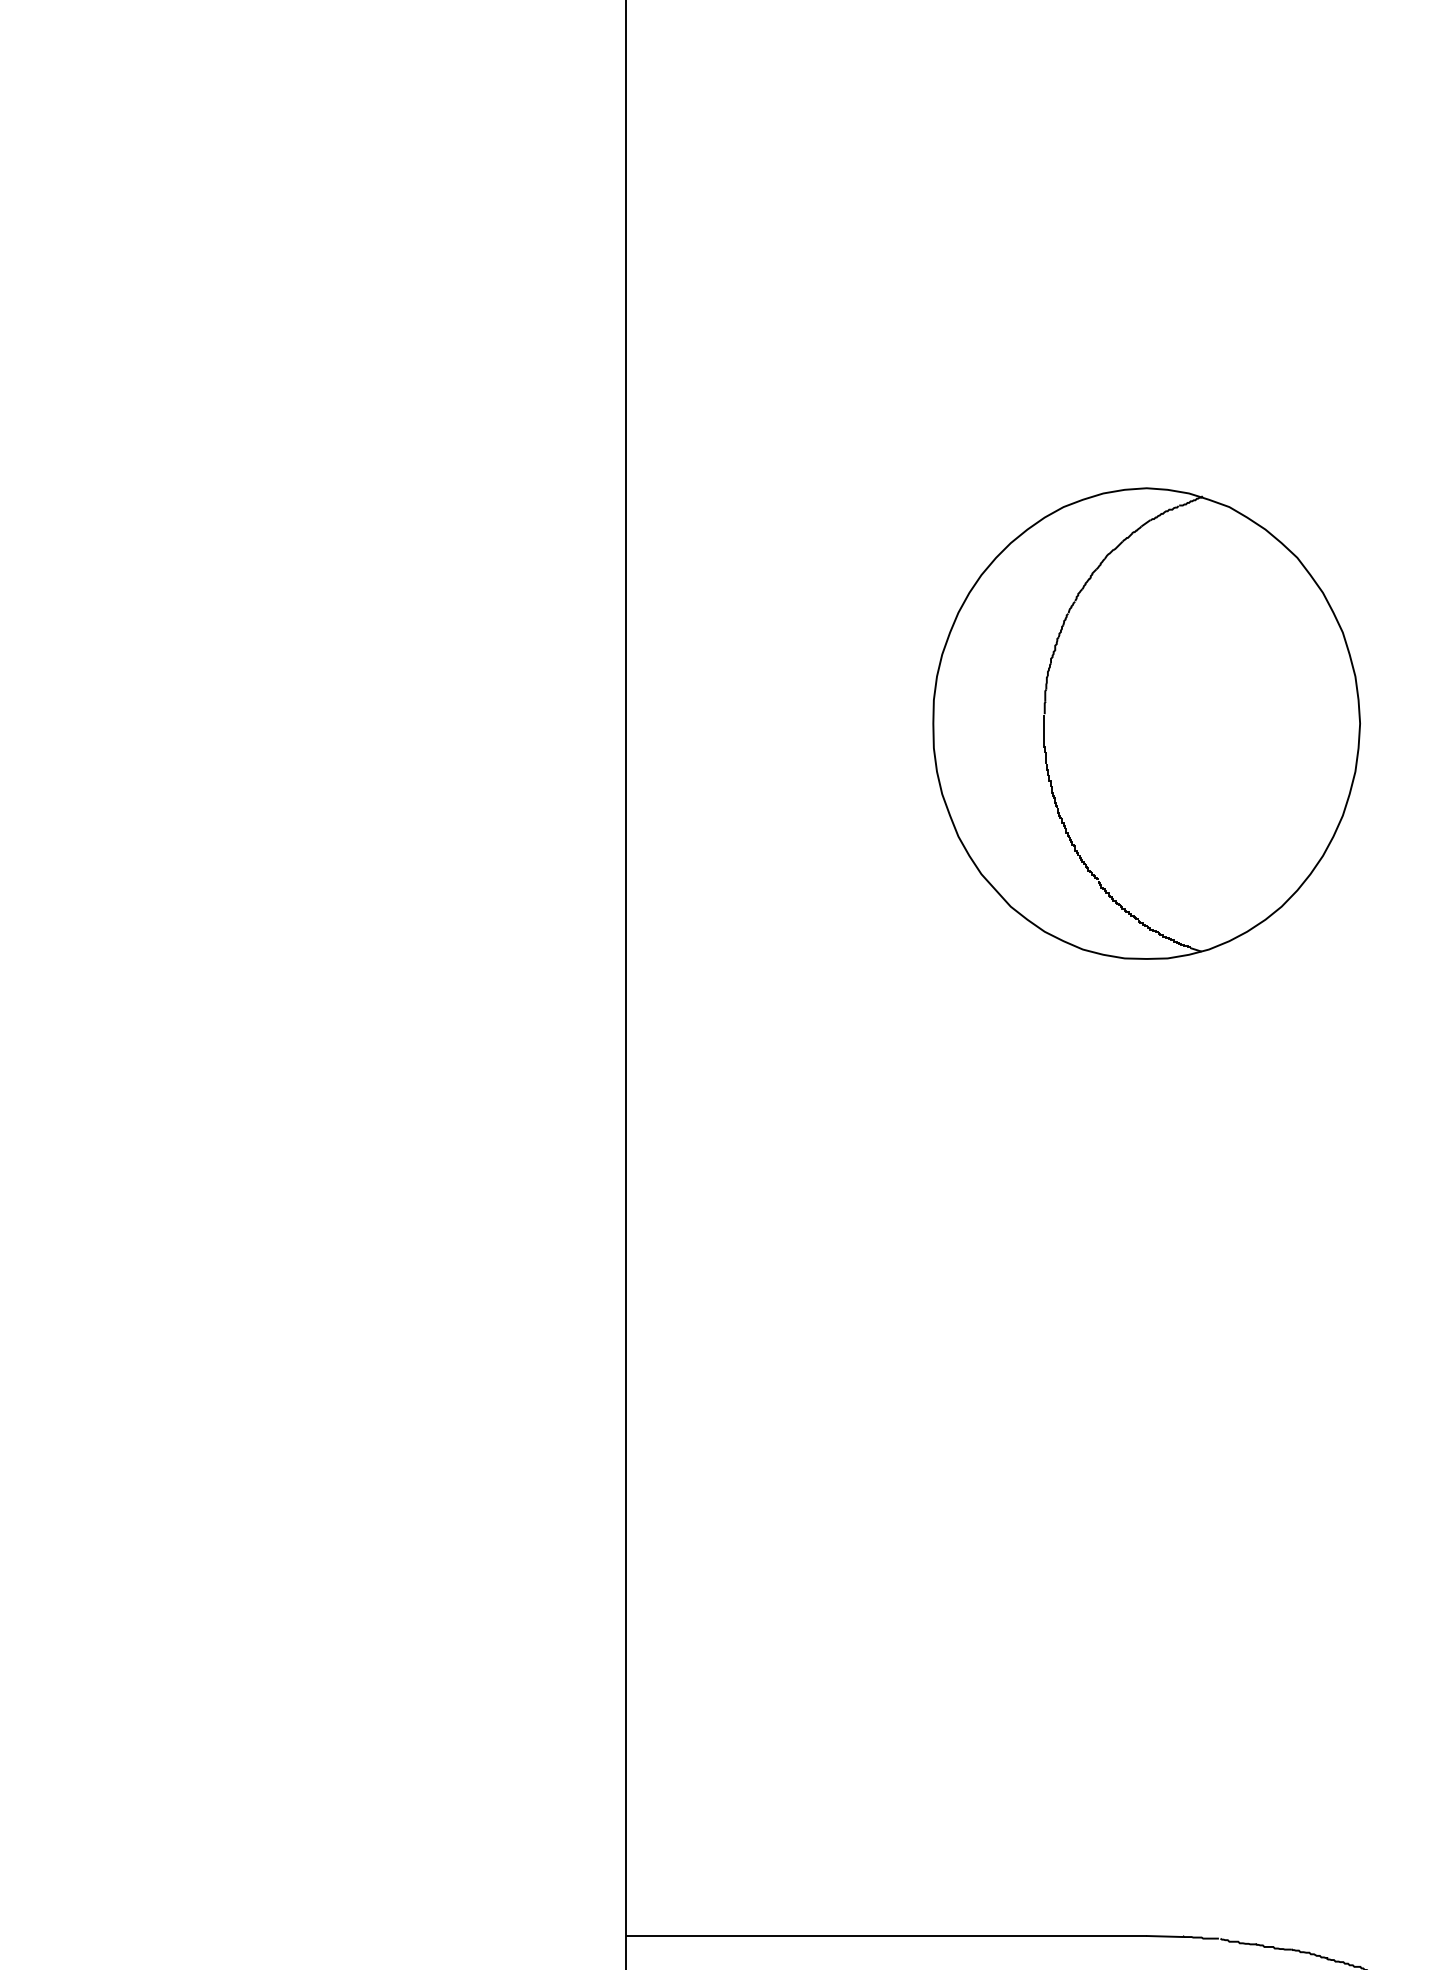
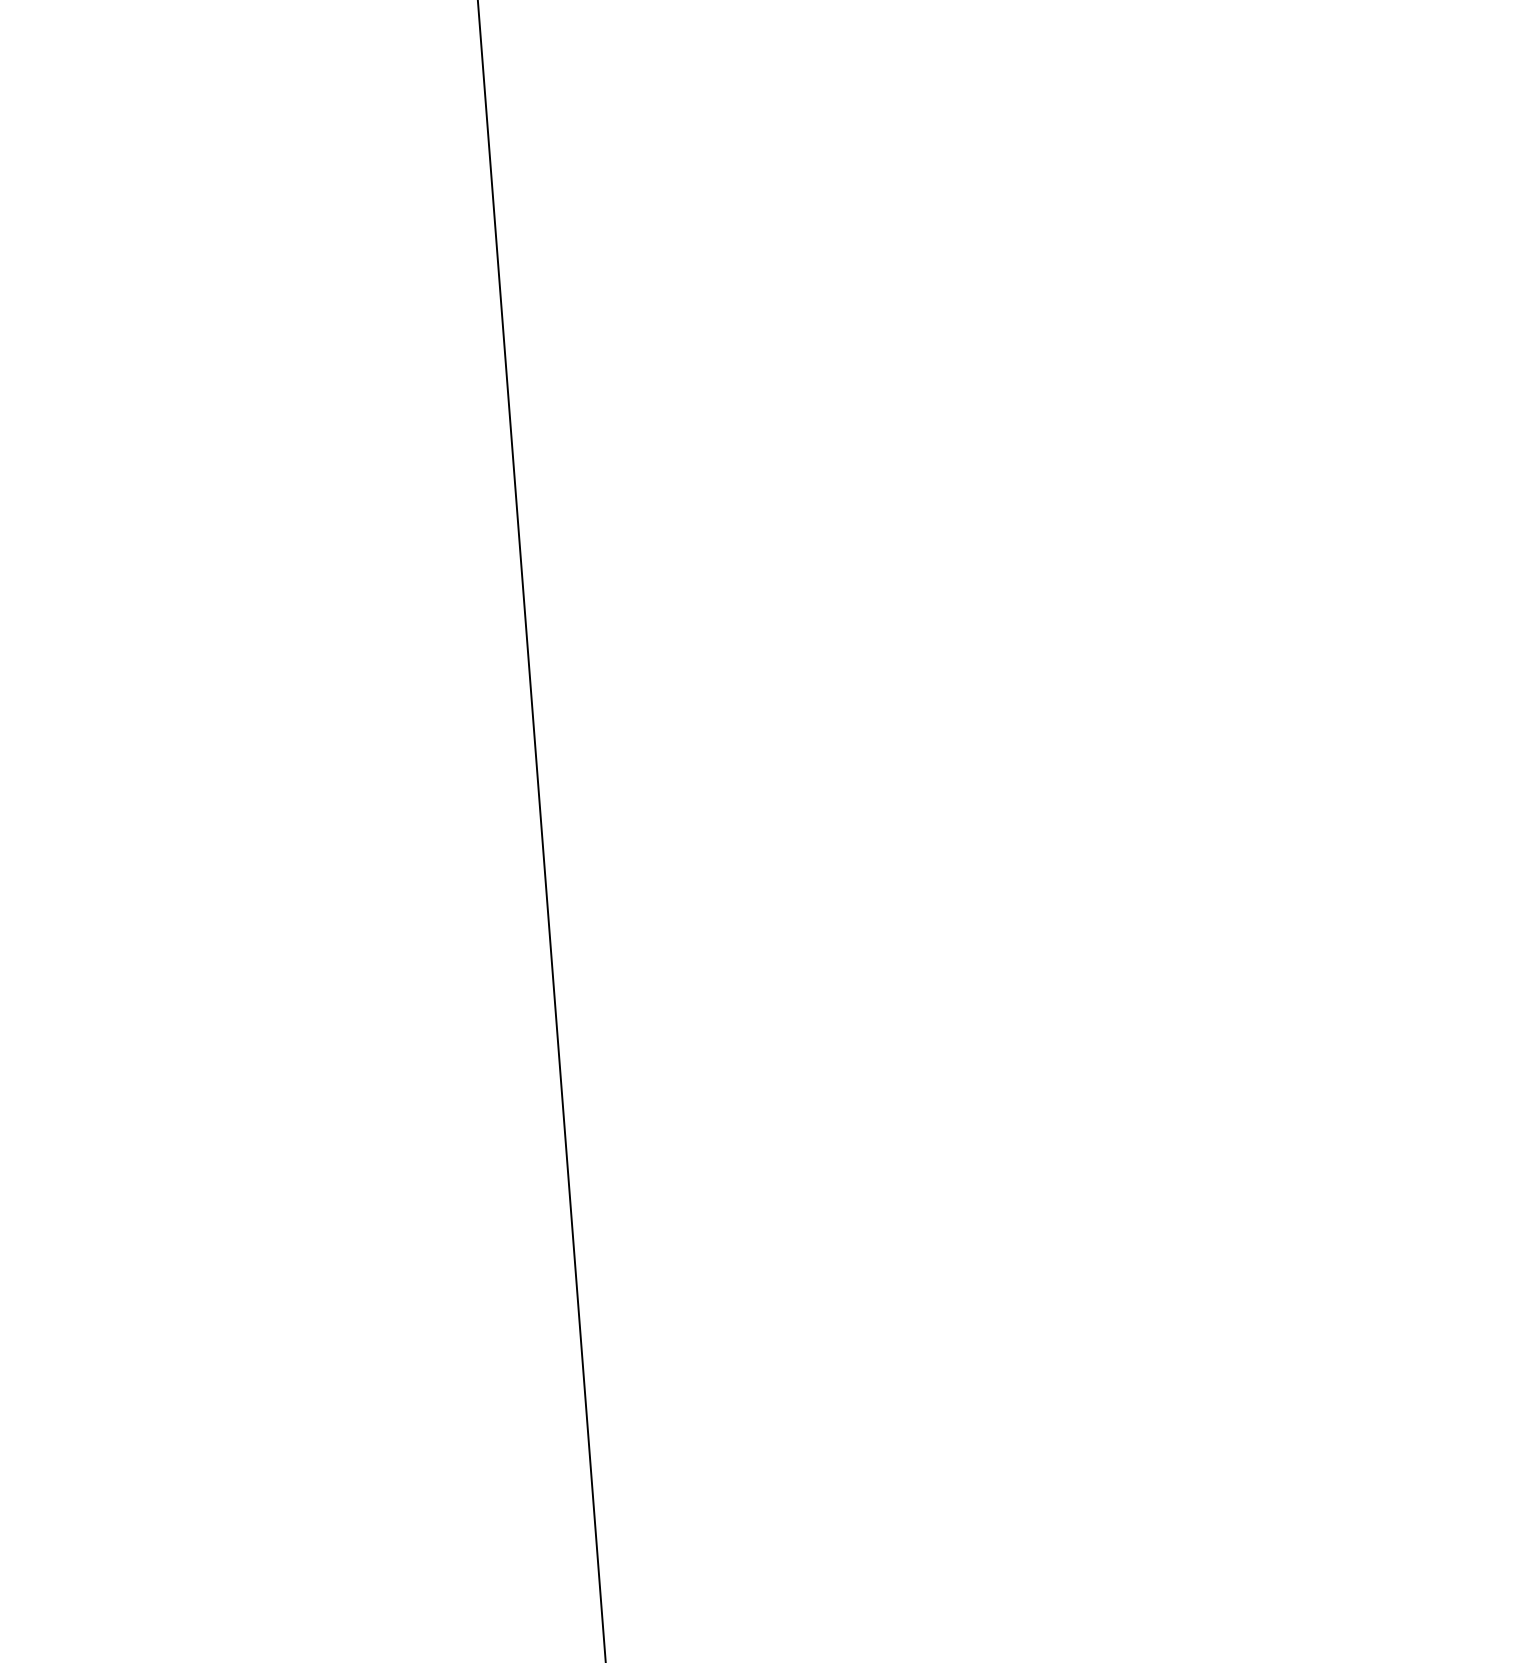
part: (1146, 723) -> (1104, 635), removed

